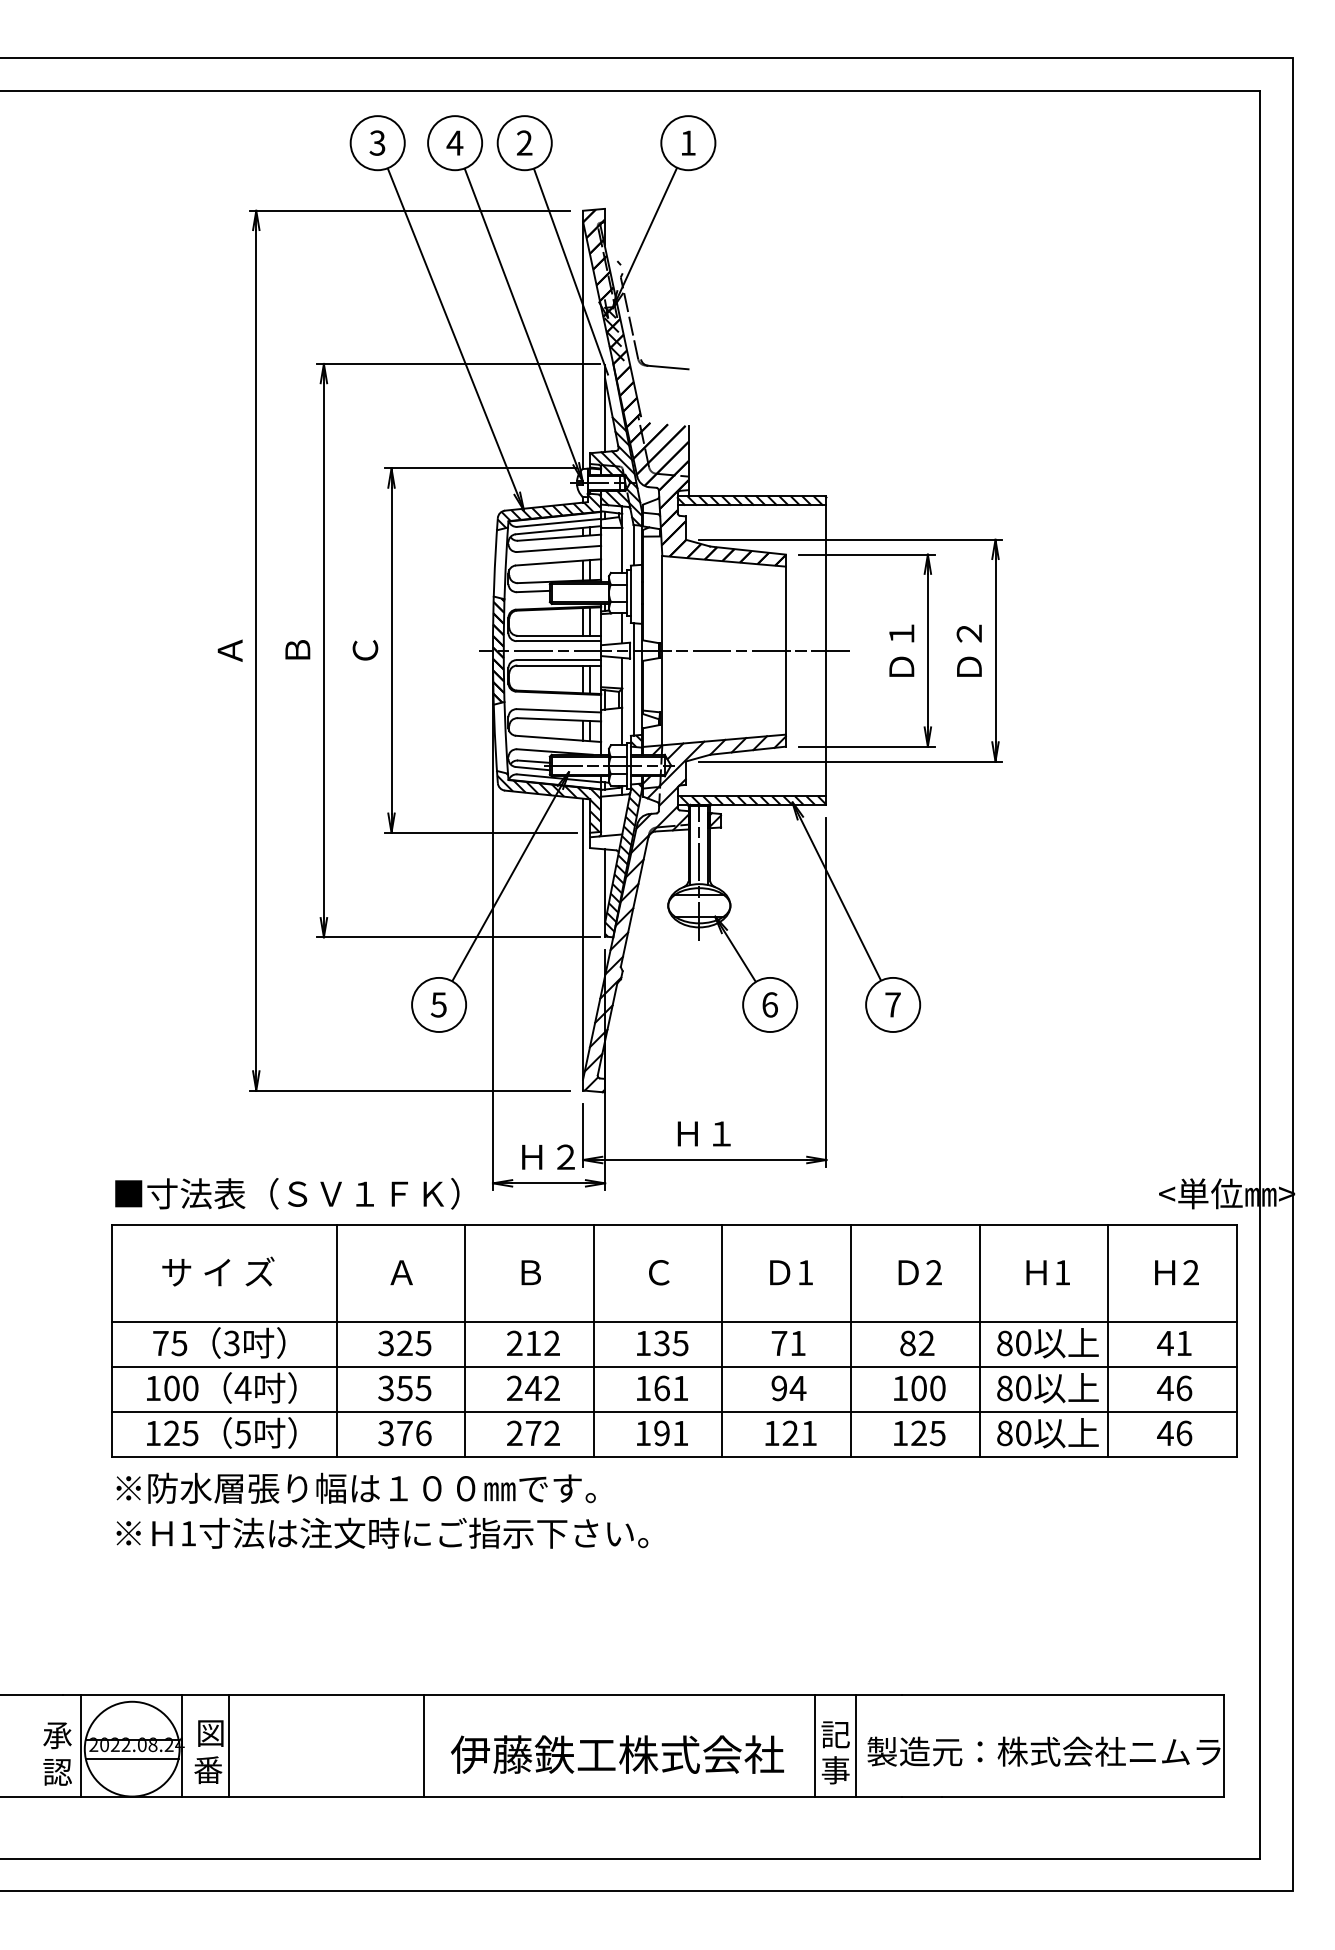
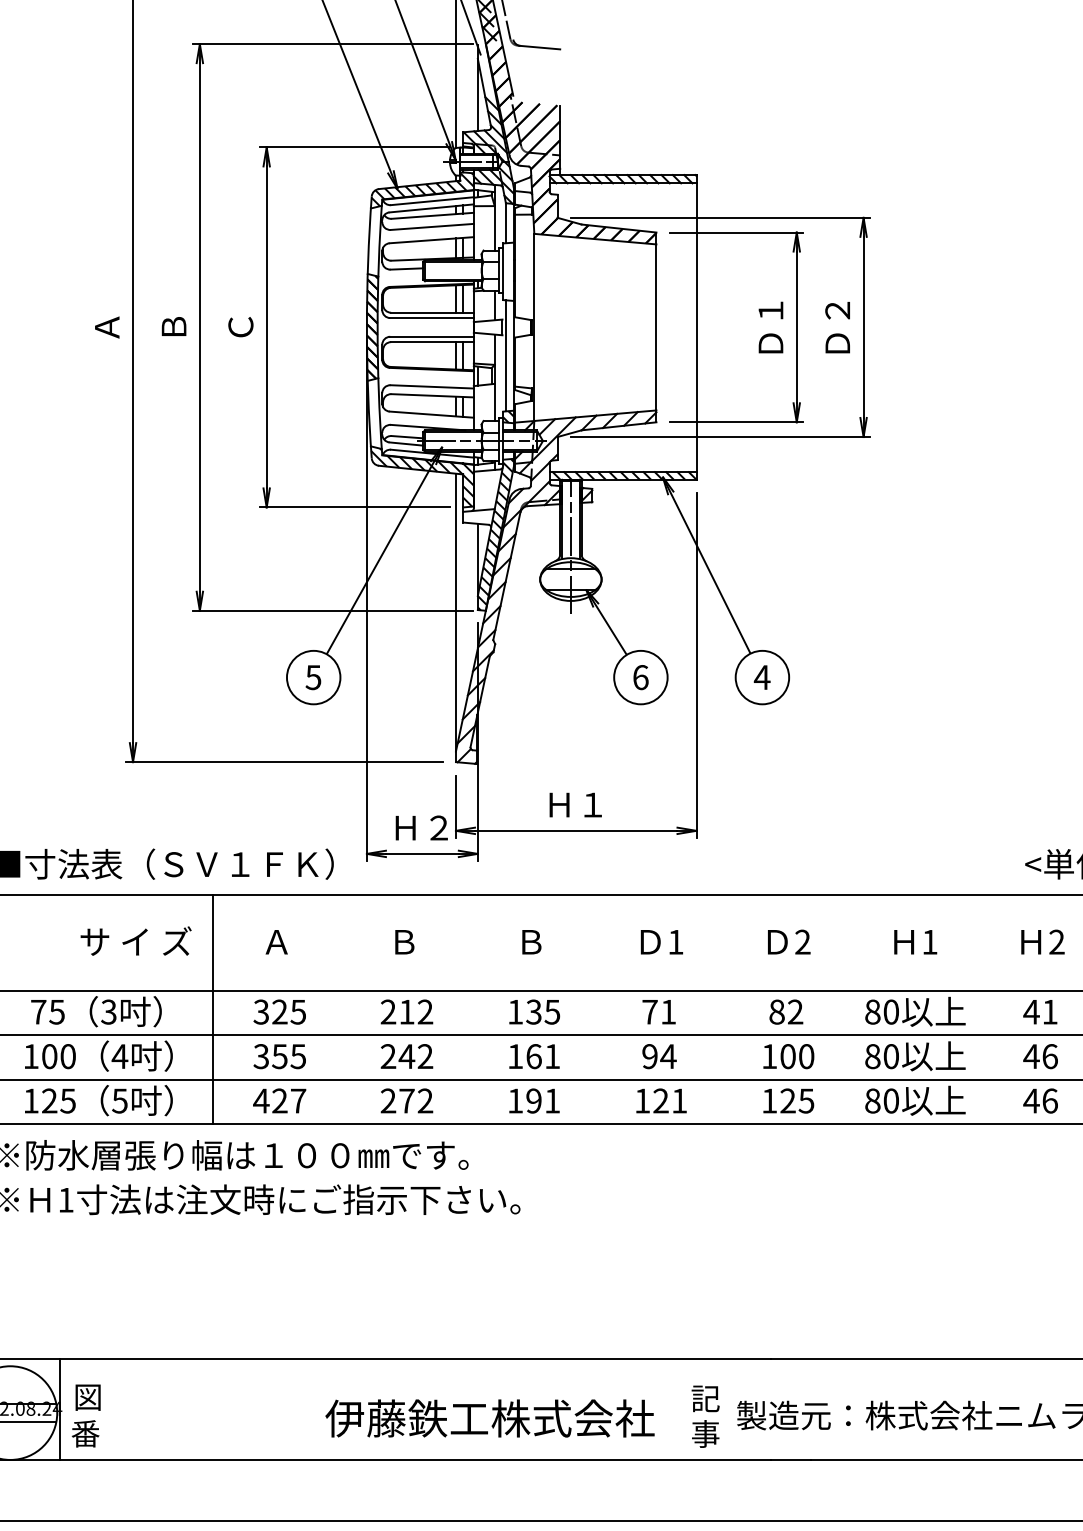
line: (664, 650) -> (536, 327), removed
text: (892, 1004) -> (761, 677), 7 -> 4
text: (218, 1271) -> (136, 941), moved
text: (659, 1272) -> (531, 942), Ｃ -> Ｂ
line: (465, 1340) -> (339, 1009), removed
line: (593, 1340) -> (466, 1009), removed
line: (722, 1340) -> (593, 1009), removed
line: (850, 1340) -> (720, 1009), removed
line: (979, 1340) -> (847, 1009), removed
line: (1108, 1340) -> (975, 1009), removed
text: (404, 1433) -> (279, 1101), 376 -> 427
line: (228, 1745) -> (105, 1409), removed
line: (423, 1745) -> (298, 1409), removed
line: (814, 1745) -> (684, 1409), removed
line: (855, 1745) -> (725, 1409), removed

